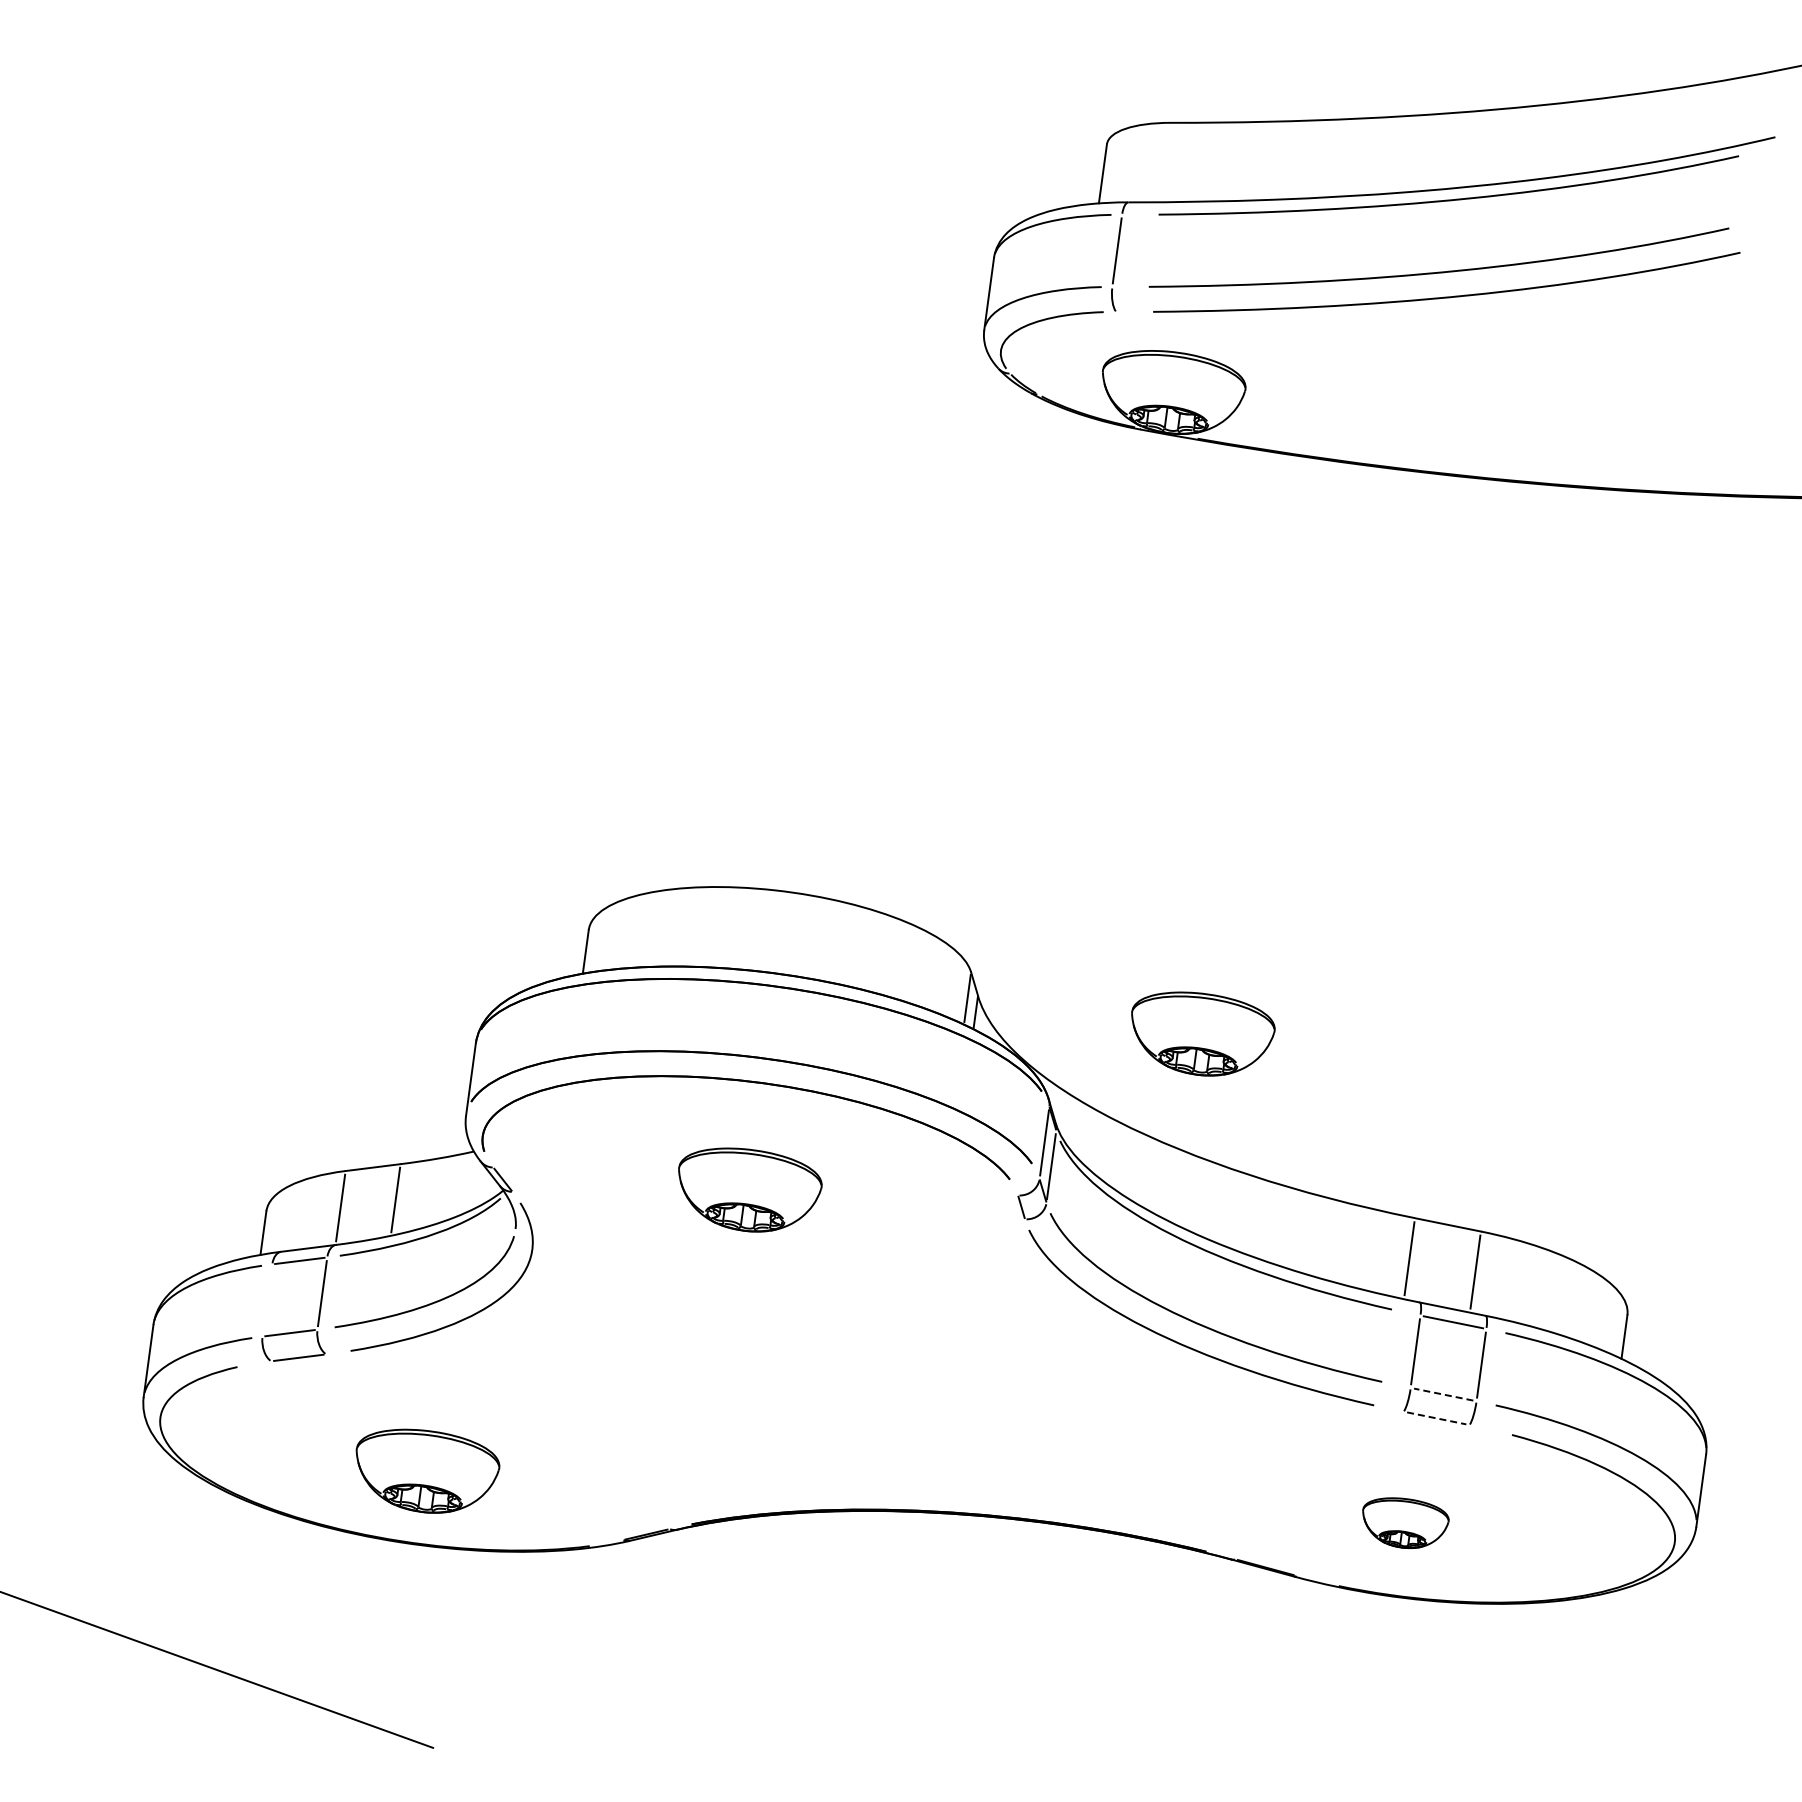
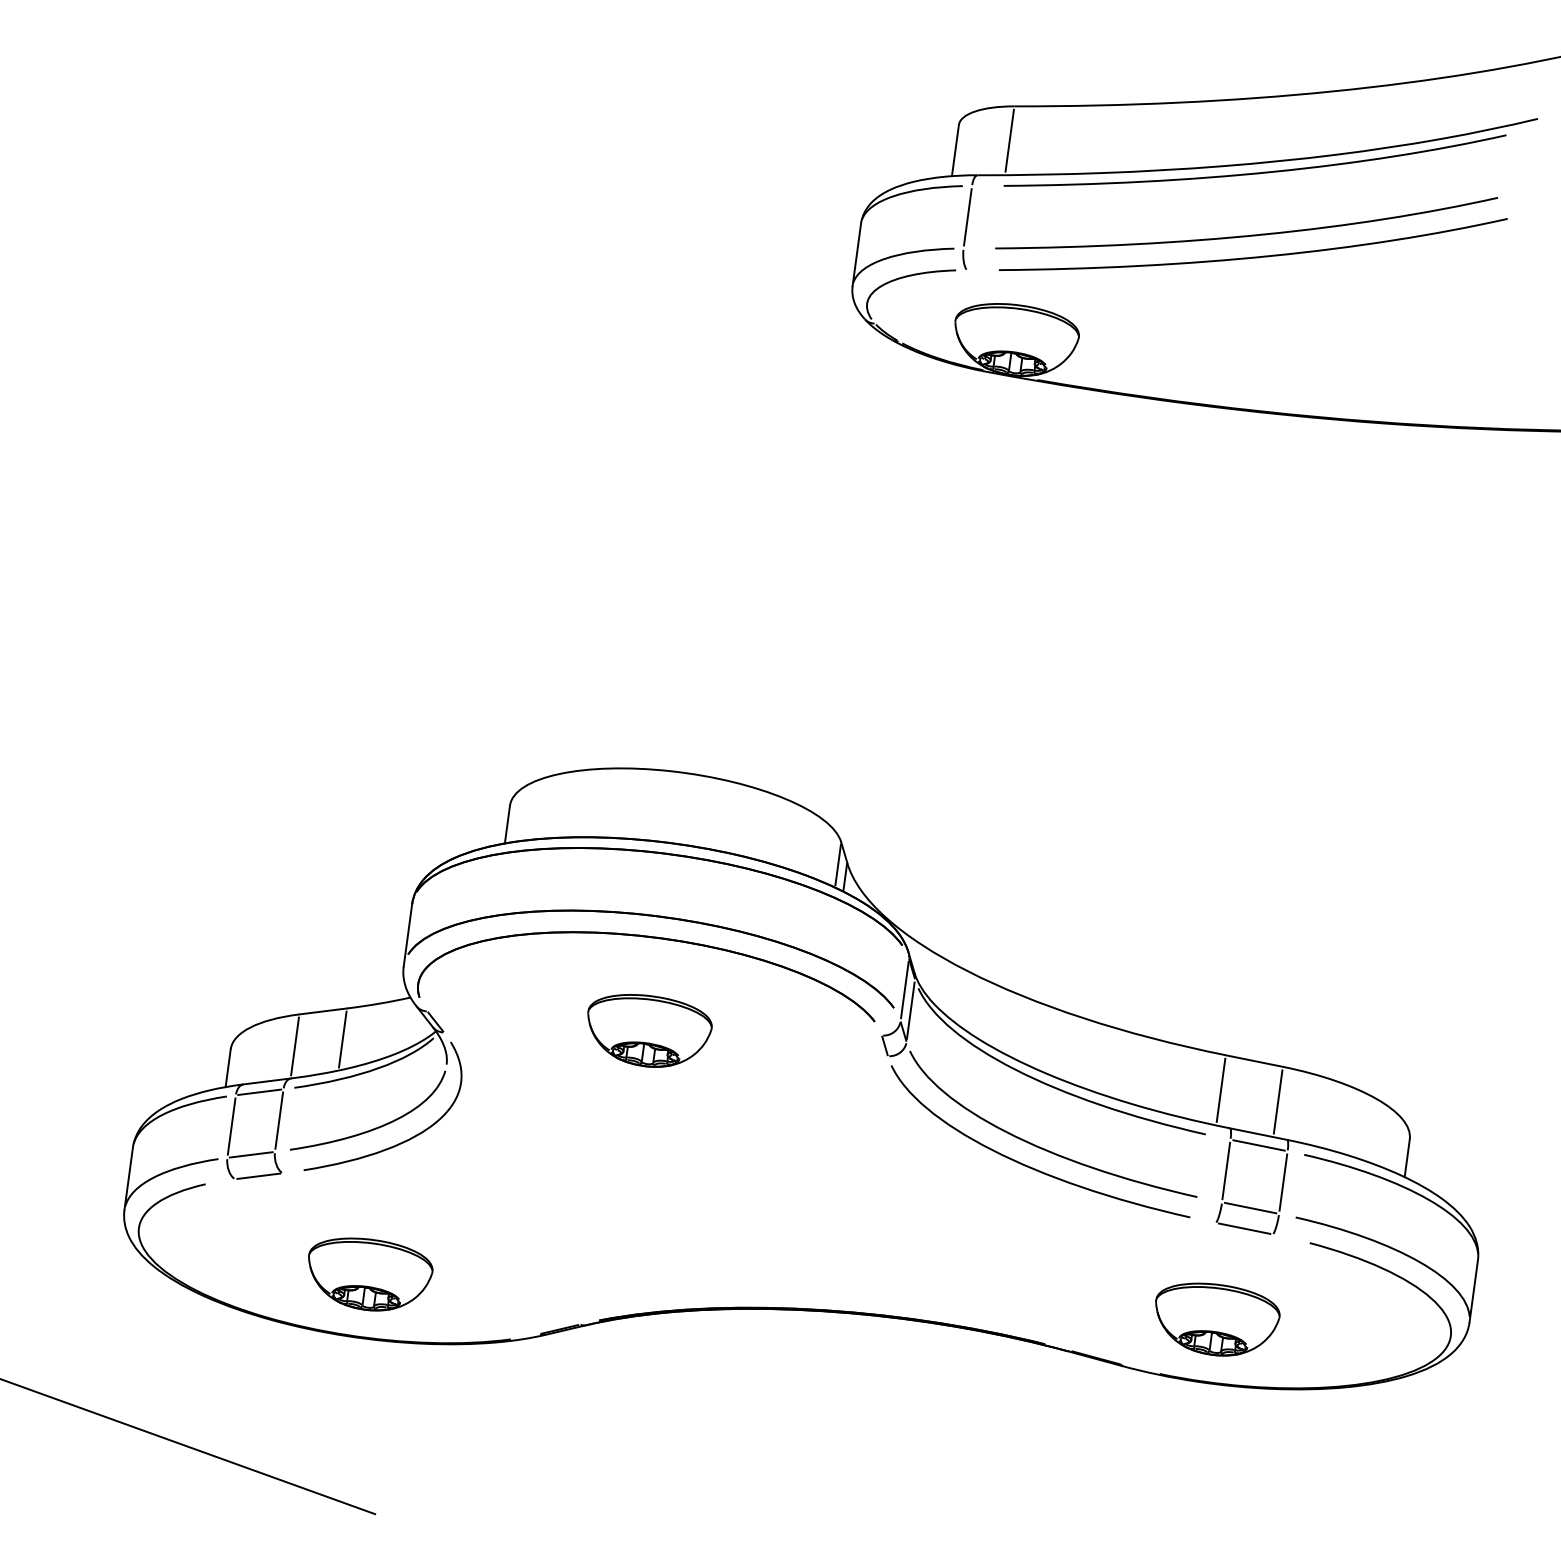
line: (1165, 162) -> (1009, 140), added
part: (1203, 1033) -> (1042, 895), removed
line: (267, 1299) -> (231, 1125), added
line: (1443, 1394) -> (1250, 1208), dashed -> solid
line: (1437, 1418) -> (1245, 1228), dashed -> solid
part: (1405, 1522) -> (1217, 1318), size x1.67

